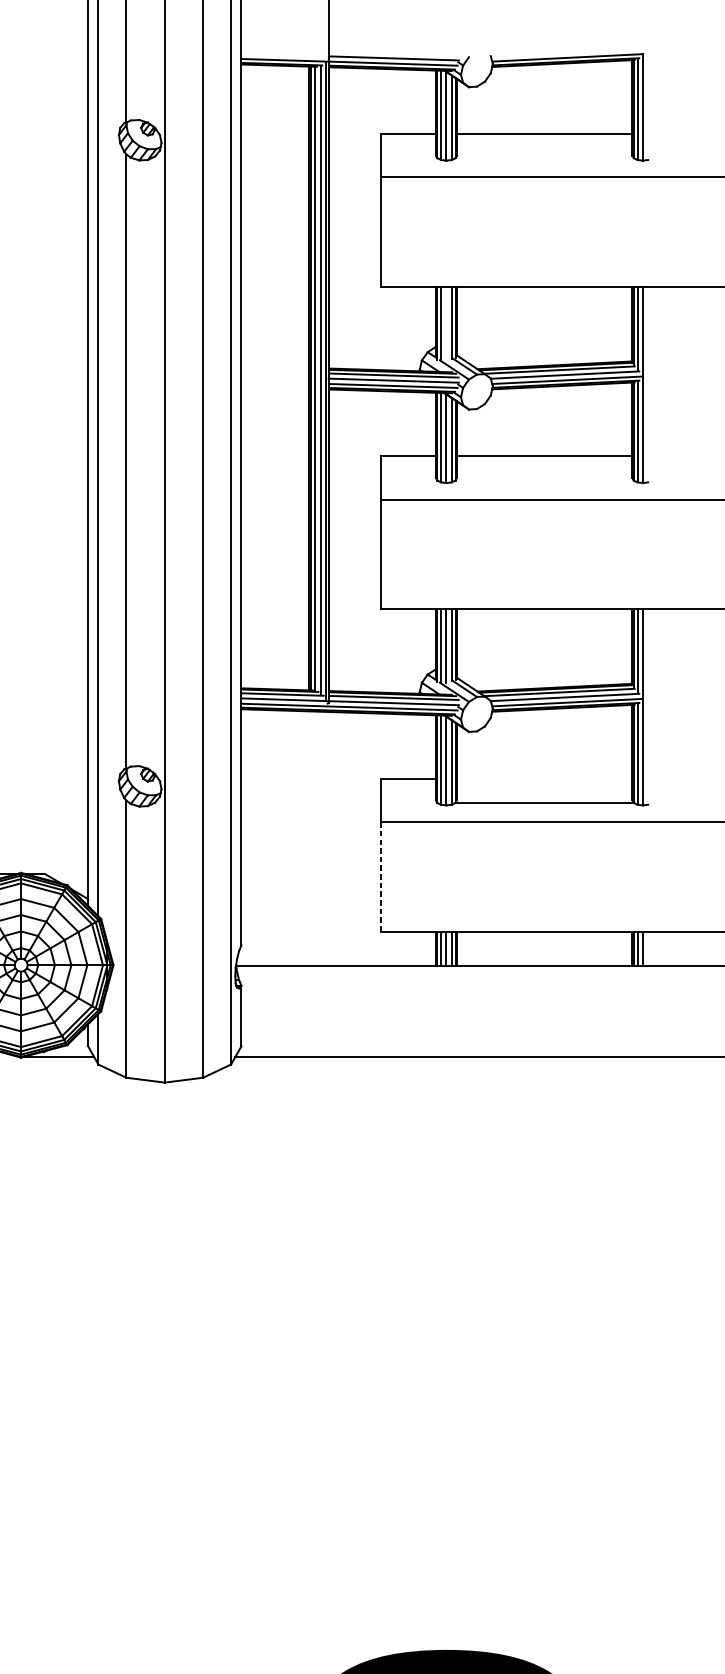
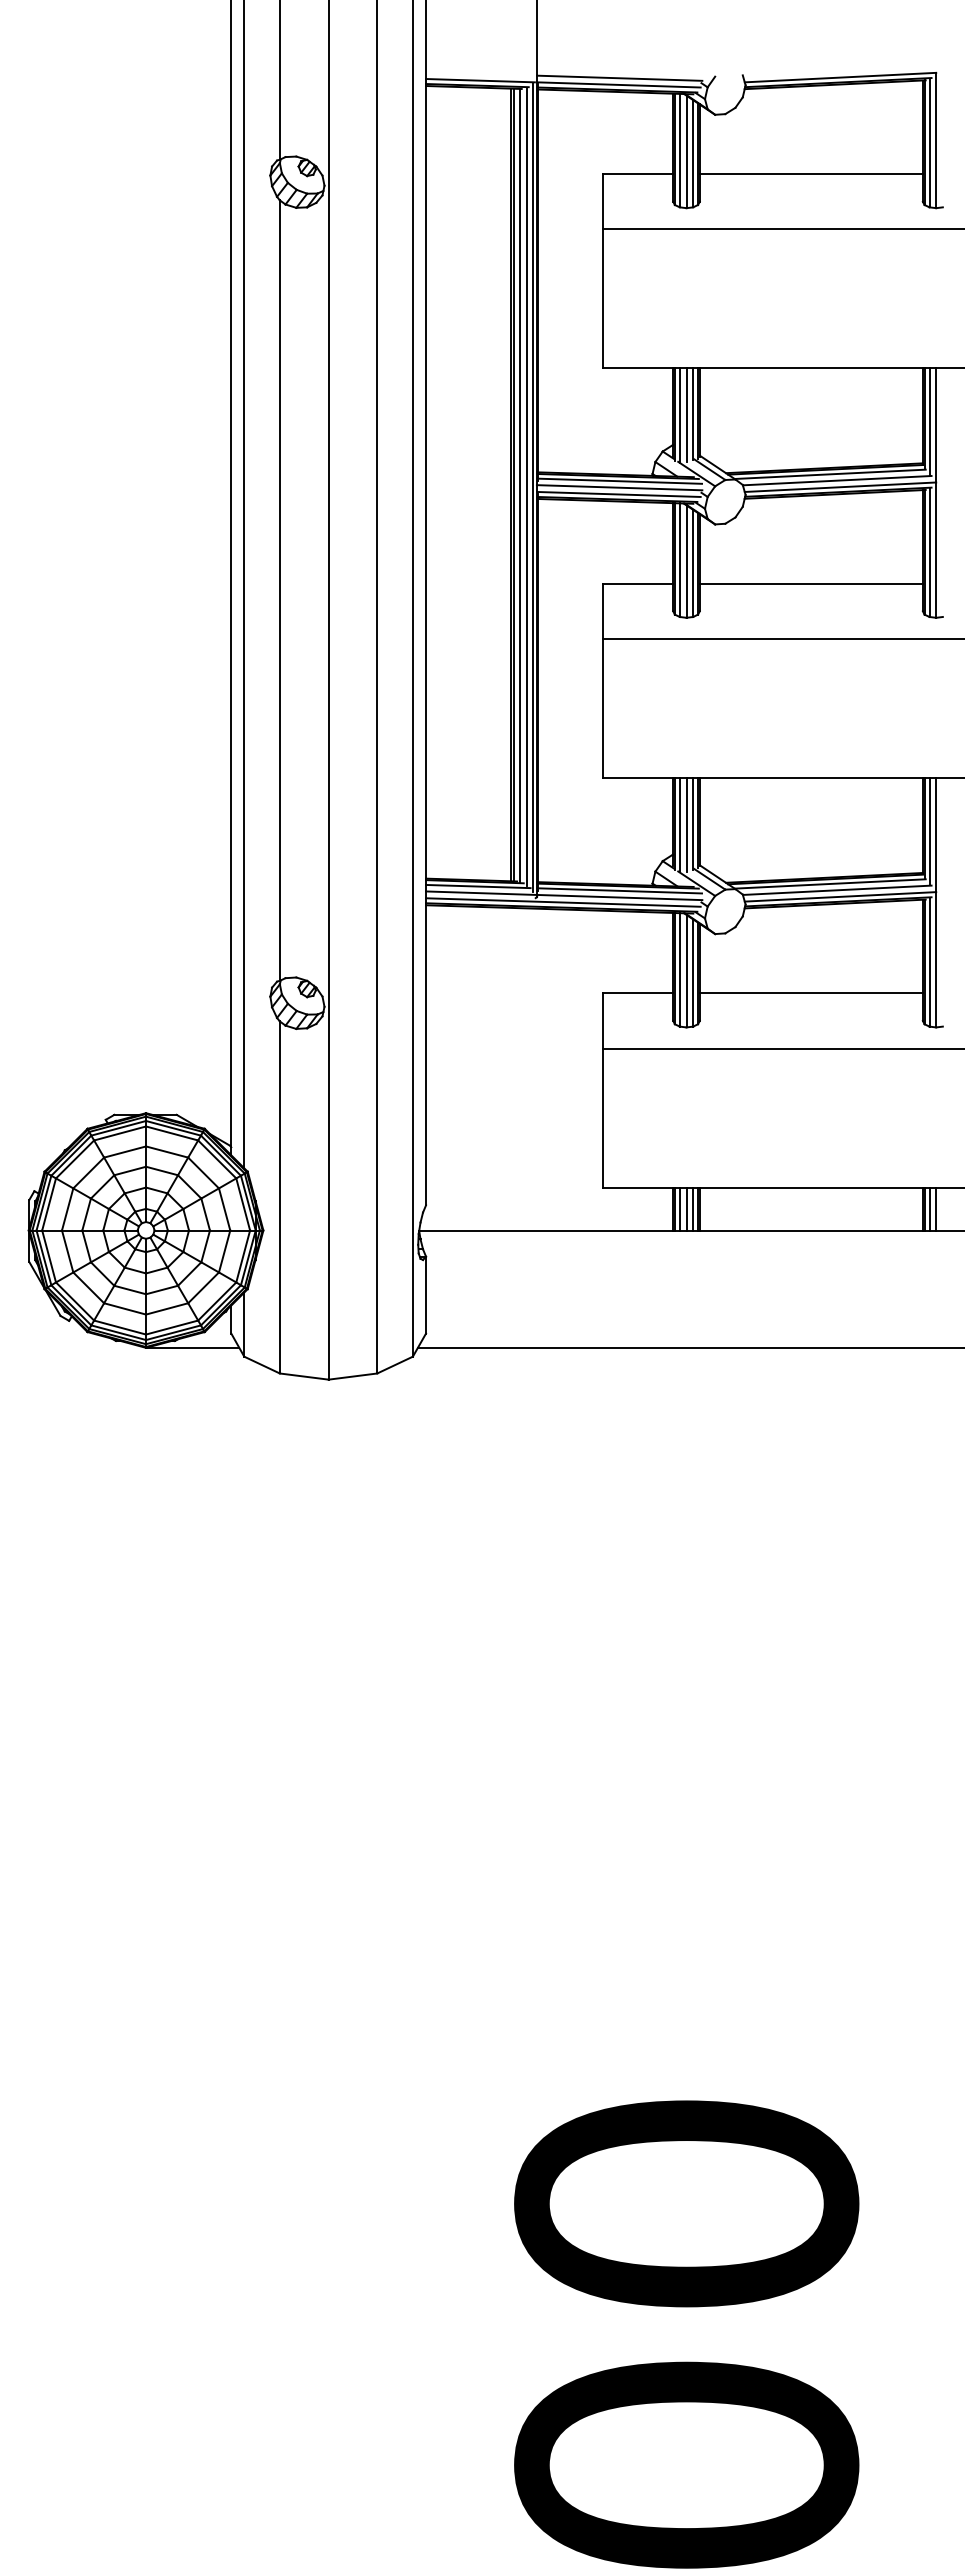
line: (446, 323) -> (686, 415), added
line: (544, 803) -> (810, 993), moved
line: (381, 877) -> (603, 1118), dashed -> solid

